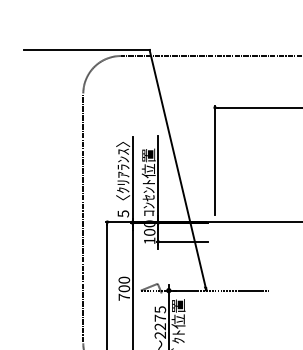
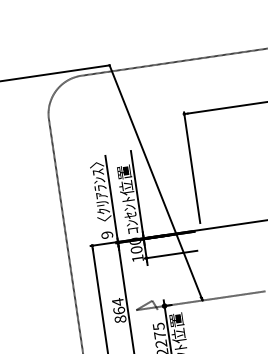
text: (122, 213) -> (106, 234), 5 -> 9
text: (124, 288) -> (119, 310), 700 -> 864

